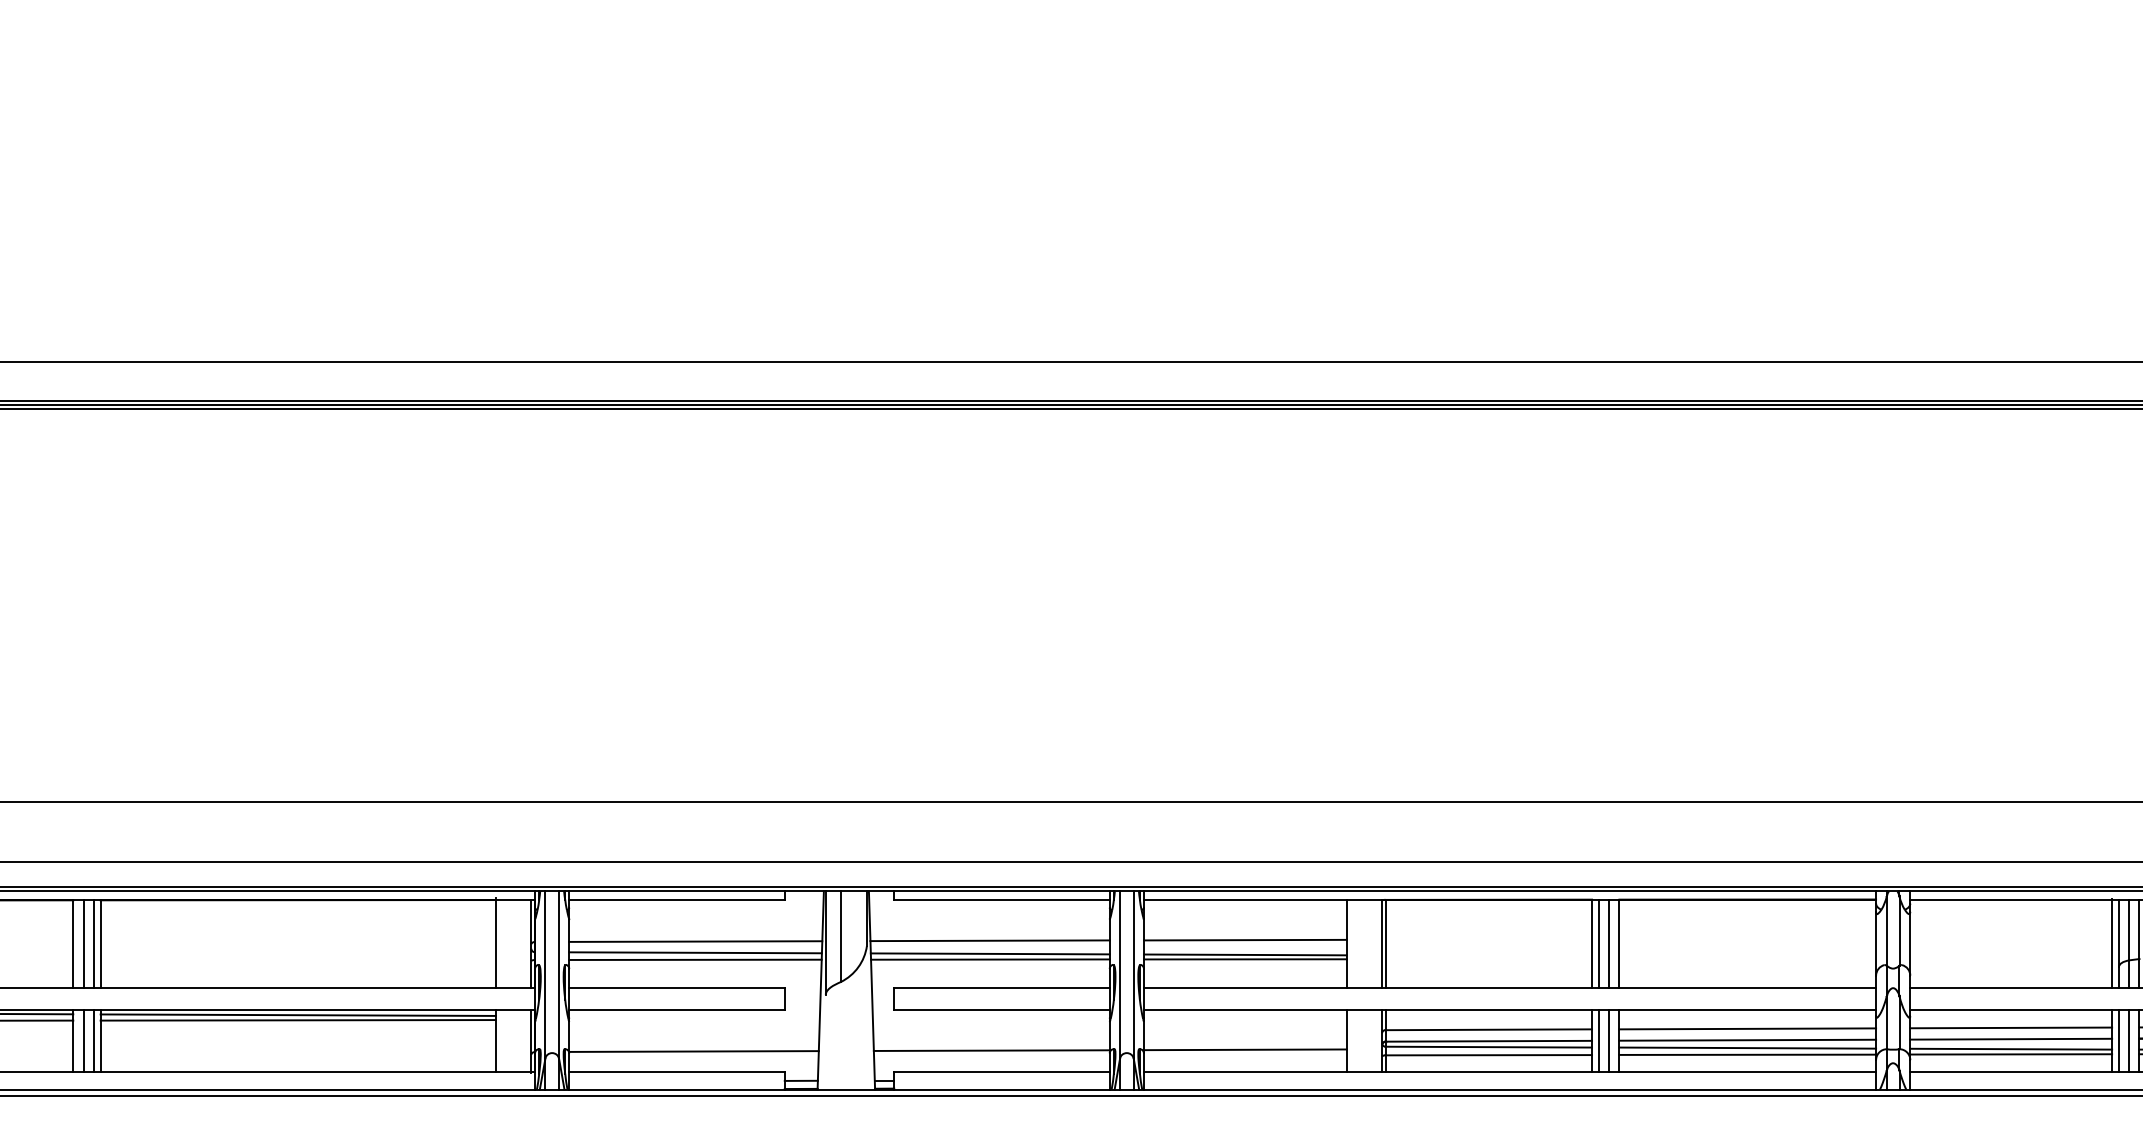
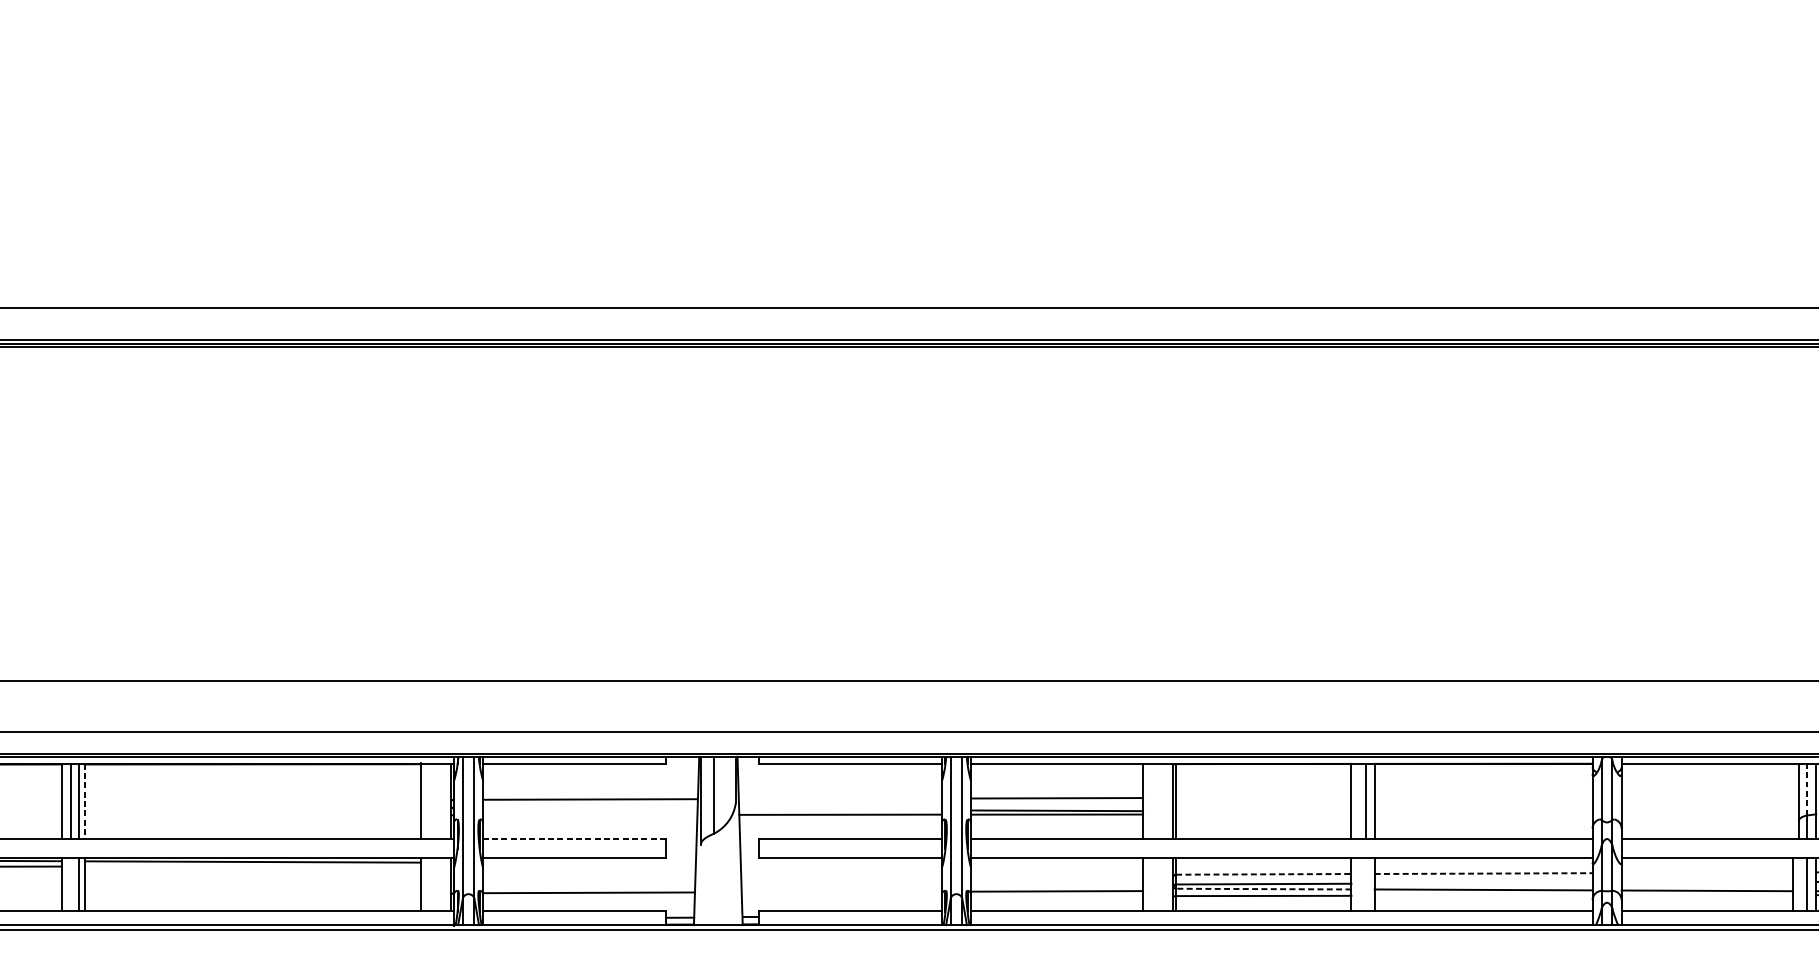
line: (2129, 929) -> (1807, 789), solid -> dashed
line: (989, 940) -> (839, 798), removed
line: (1598, 943) -> (1356, 801), removed
line: (2112, 943) -> (1793, 801), removed
line: (100, 944) -> (85, 801), solid -> dashed
line: (695, 952) -> (590, 808), removed
line: (989, 953) -> (839, 809), removed
line: (695, 959) -> (590, 814), removed
line: (677, 988) -> (574, 839), solid -> dashed
line: (297, 1020) -> (252, 866), removed
line: (2011, 1027) -> (1707, 872), removed
line: (1748, 1028) -> (1484, 873), solid -> dashed
line: (1489, 1029) -> (1264, 874), solid -> dashed
line: (2011, 1038) -> (1707, 881), removed
line: (1747, 1039) -> (1483, 882), removed
line: (83, 1040) -> (70, 883), removed
line: (1598, 1040) -> (1356, 883), removed
line: (1609, 1040) -> (1366, 883), removed
line: (2118, 1040) -> (1798, 883), removed
line: (1488, 1047) -> (1263, 889), solid -> dashed
line: (991, 1050) -> (841, 891), removed
line: (1747, 1054) -> (1483, 895), removed
line: (2011, 1054) -> (1707, 895), removed

